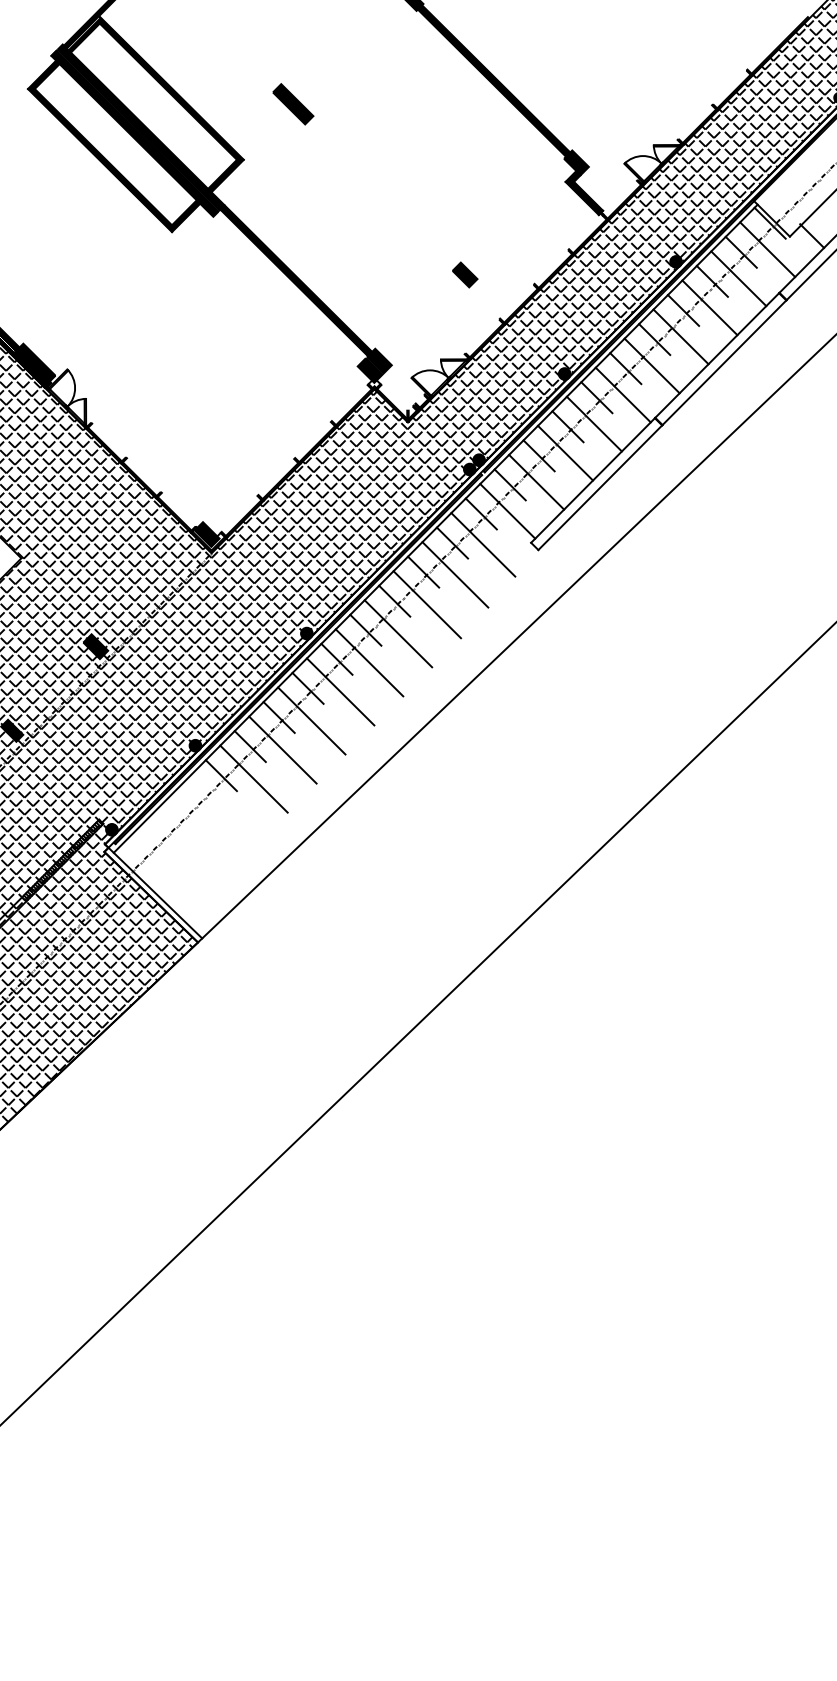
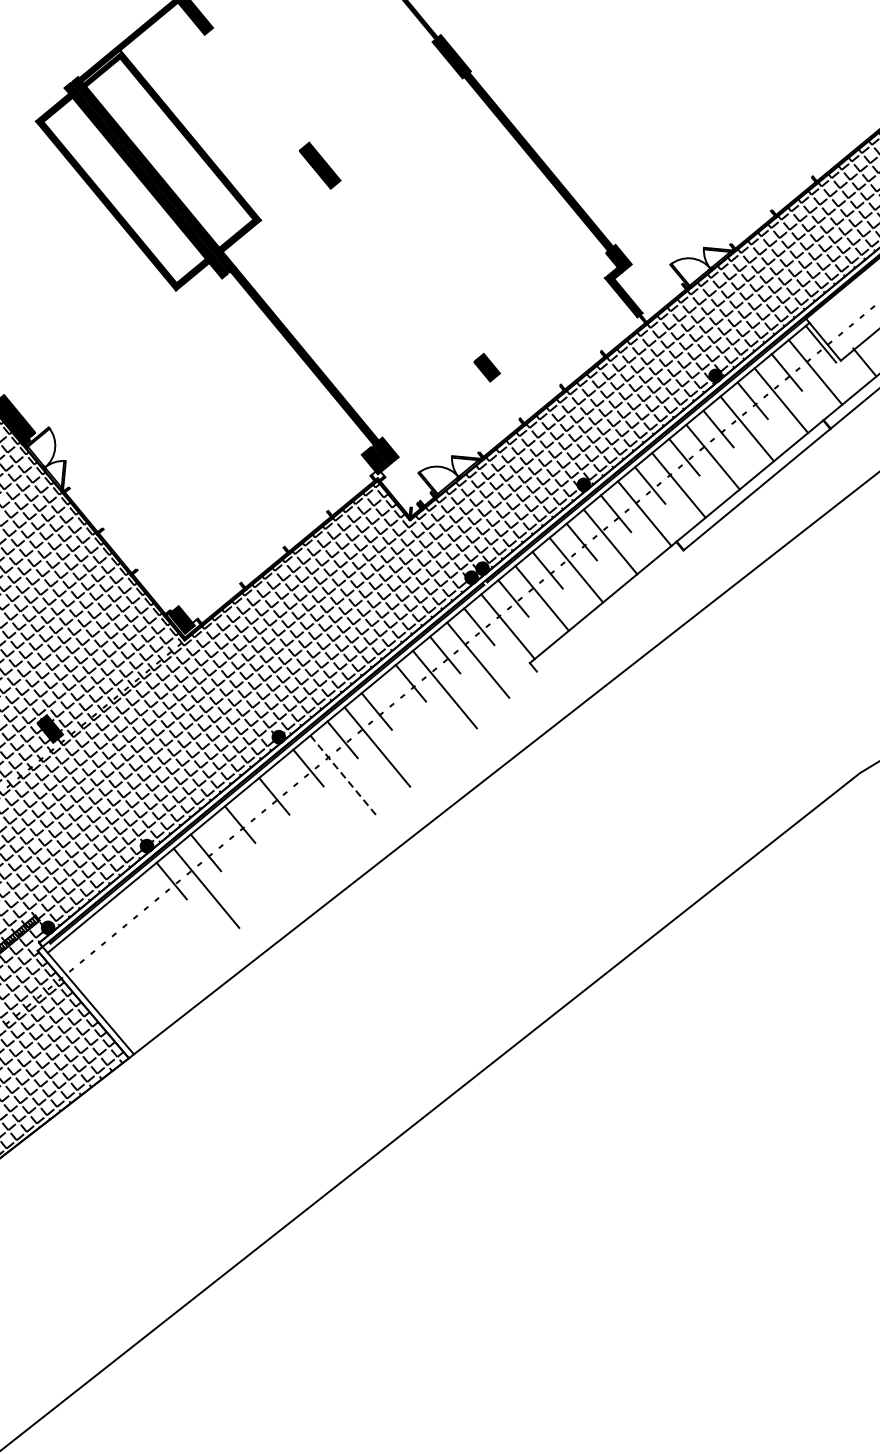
line: (600, 487) -> (610, 610), removed
line: (427, 604) -> (411, 718), removed
line: (369, 662) -> (343, 774), solid -> dashed
line: (340, 691) -> (308, 803), removed
line: (311, 720) -> (274, 831), removed
line: (282, 749) -> (240, 859), removed

